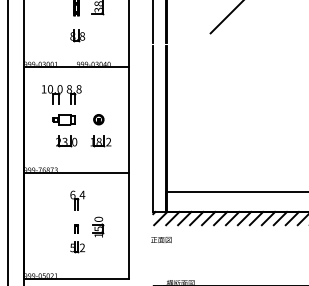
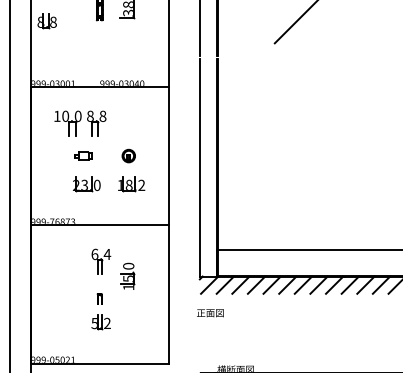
part: (77, 35) -> (46, 21), moved
part: (64, 120) -> (83, 156), size x0.6
part: (97, 226) -> (127, 275), moved

